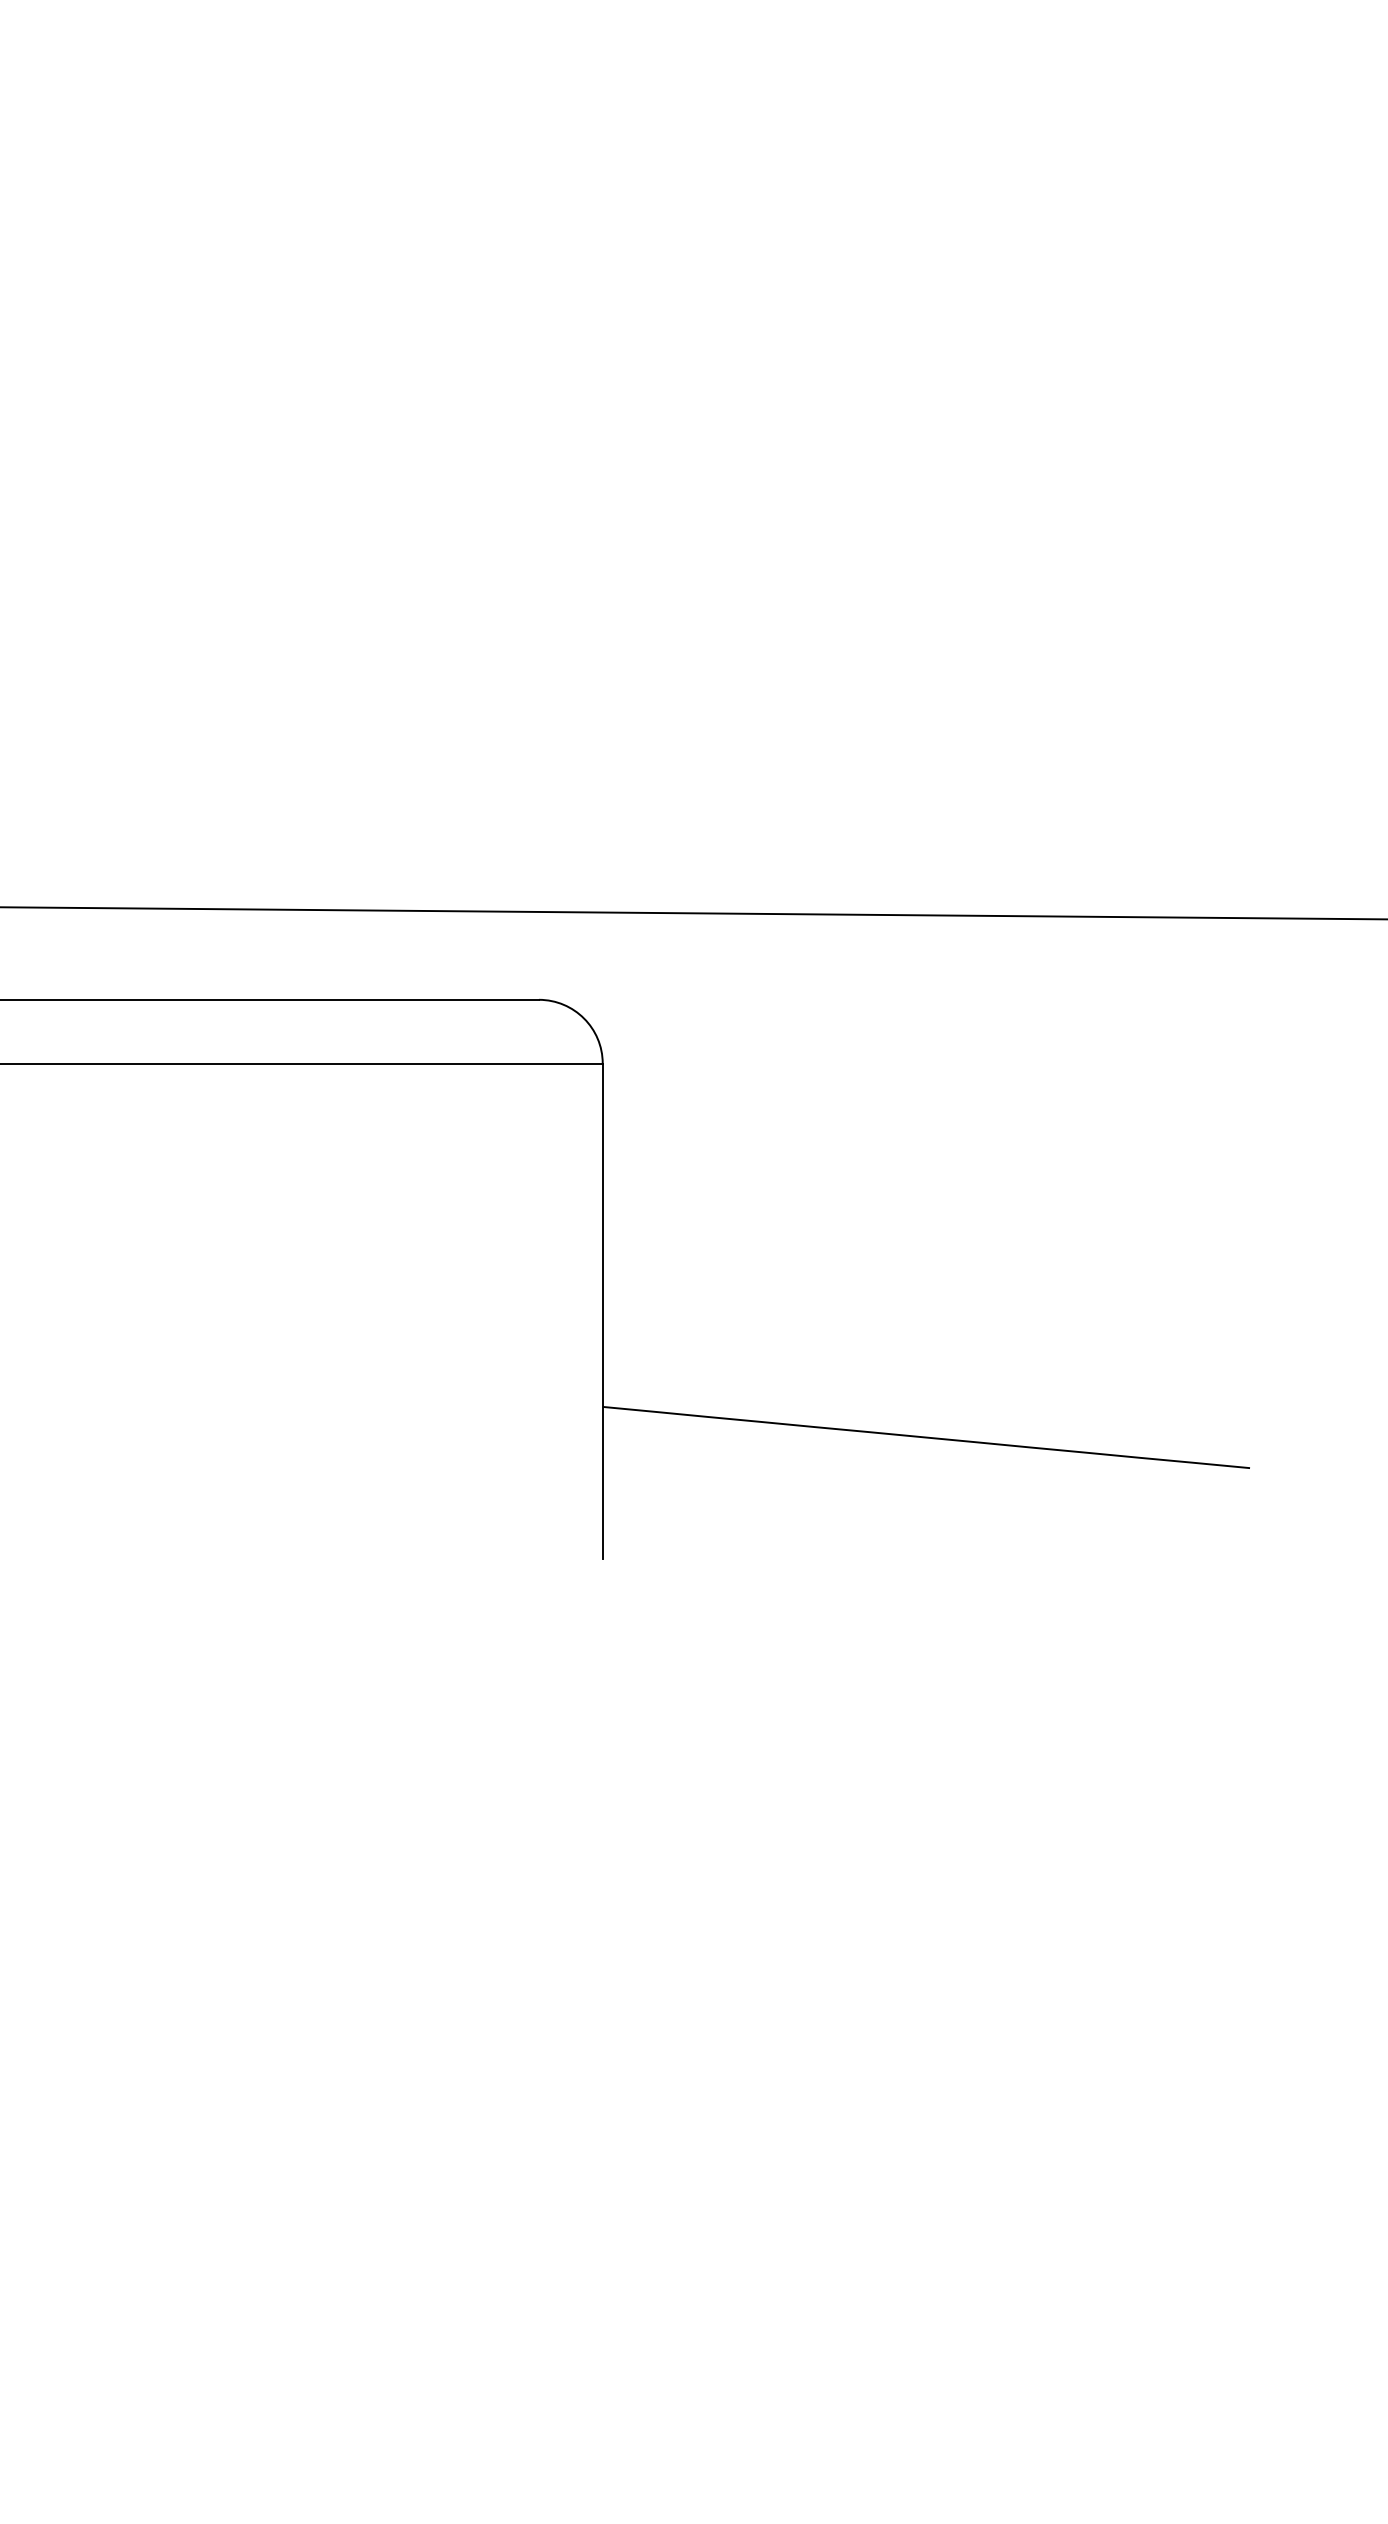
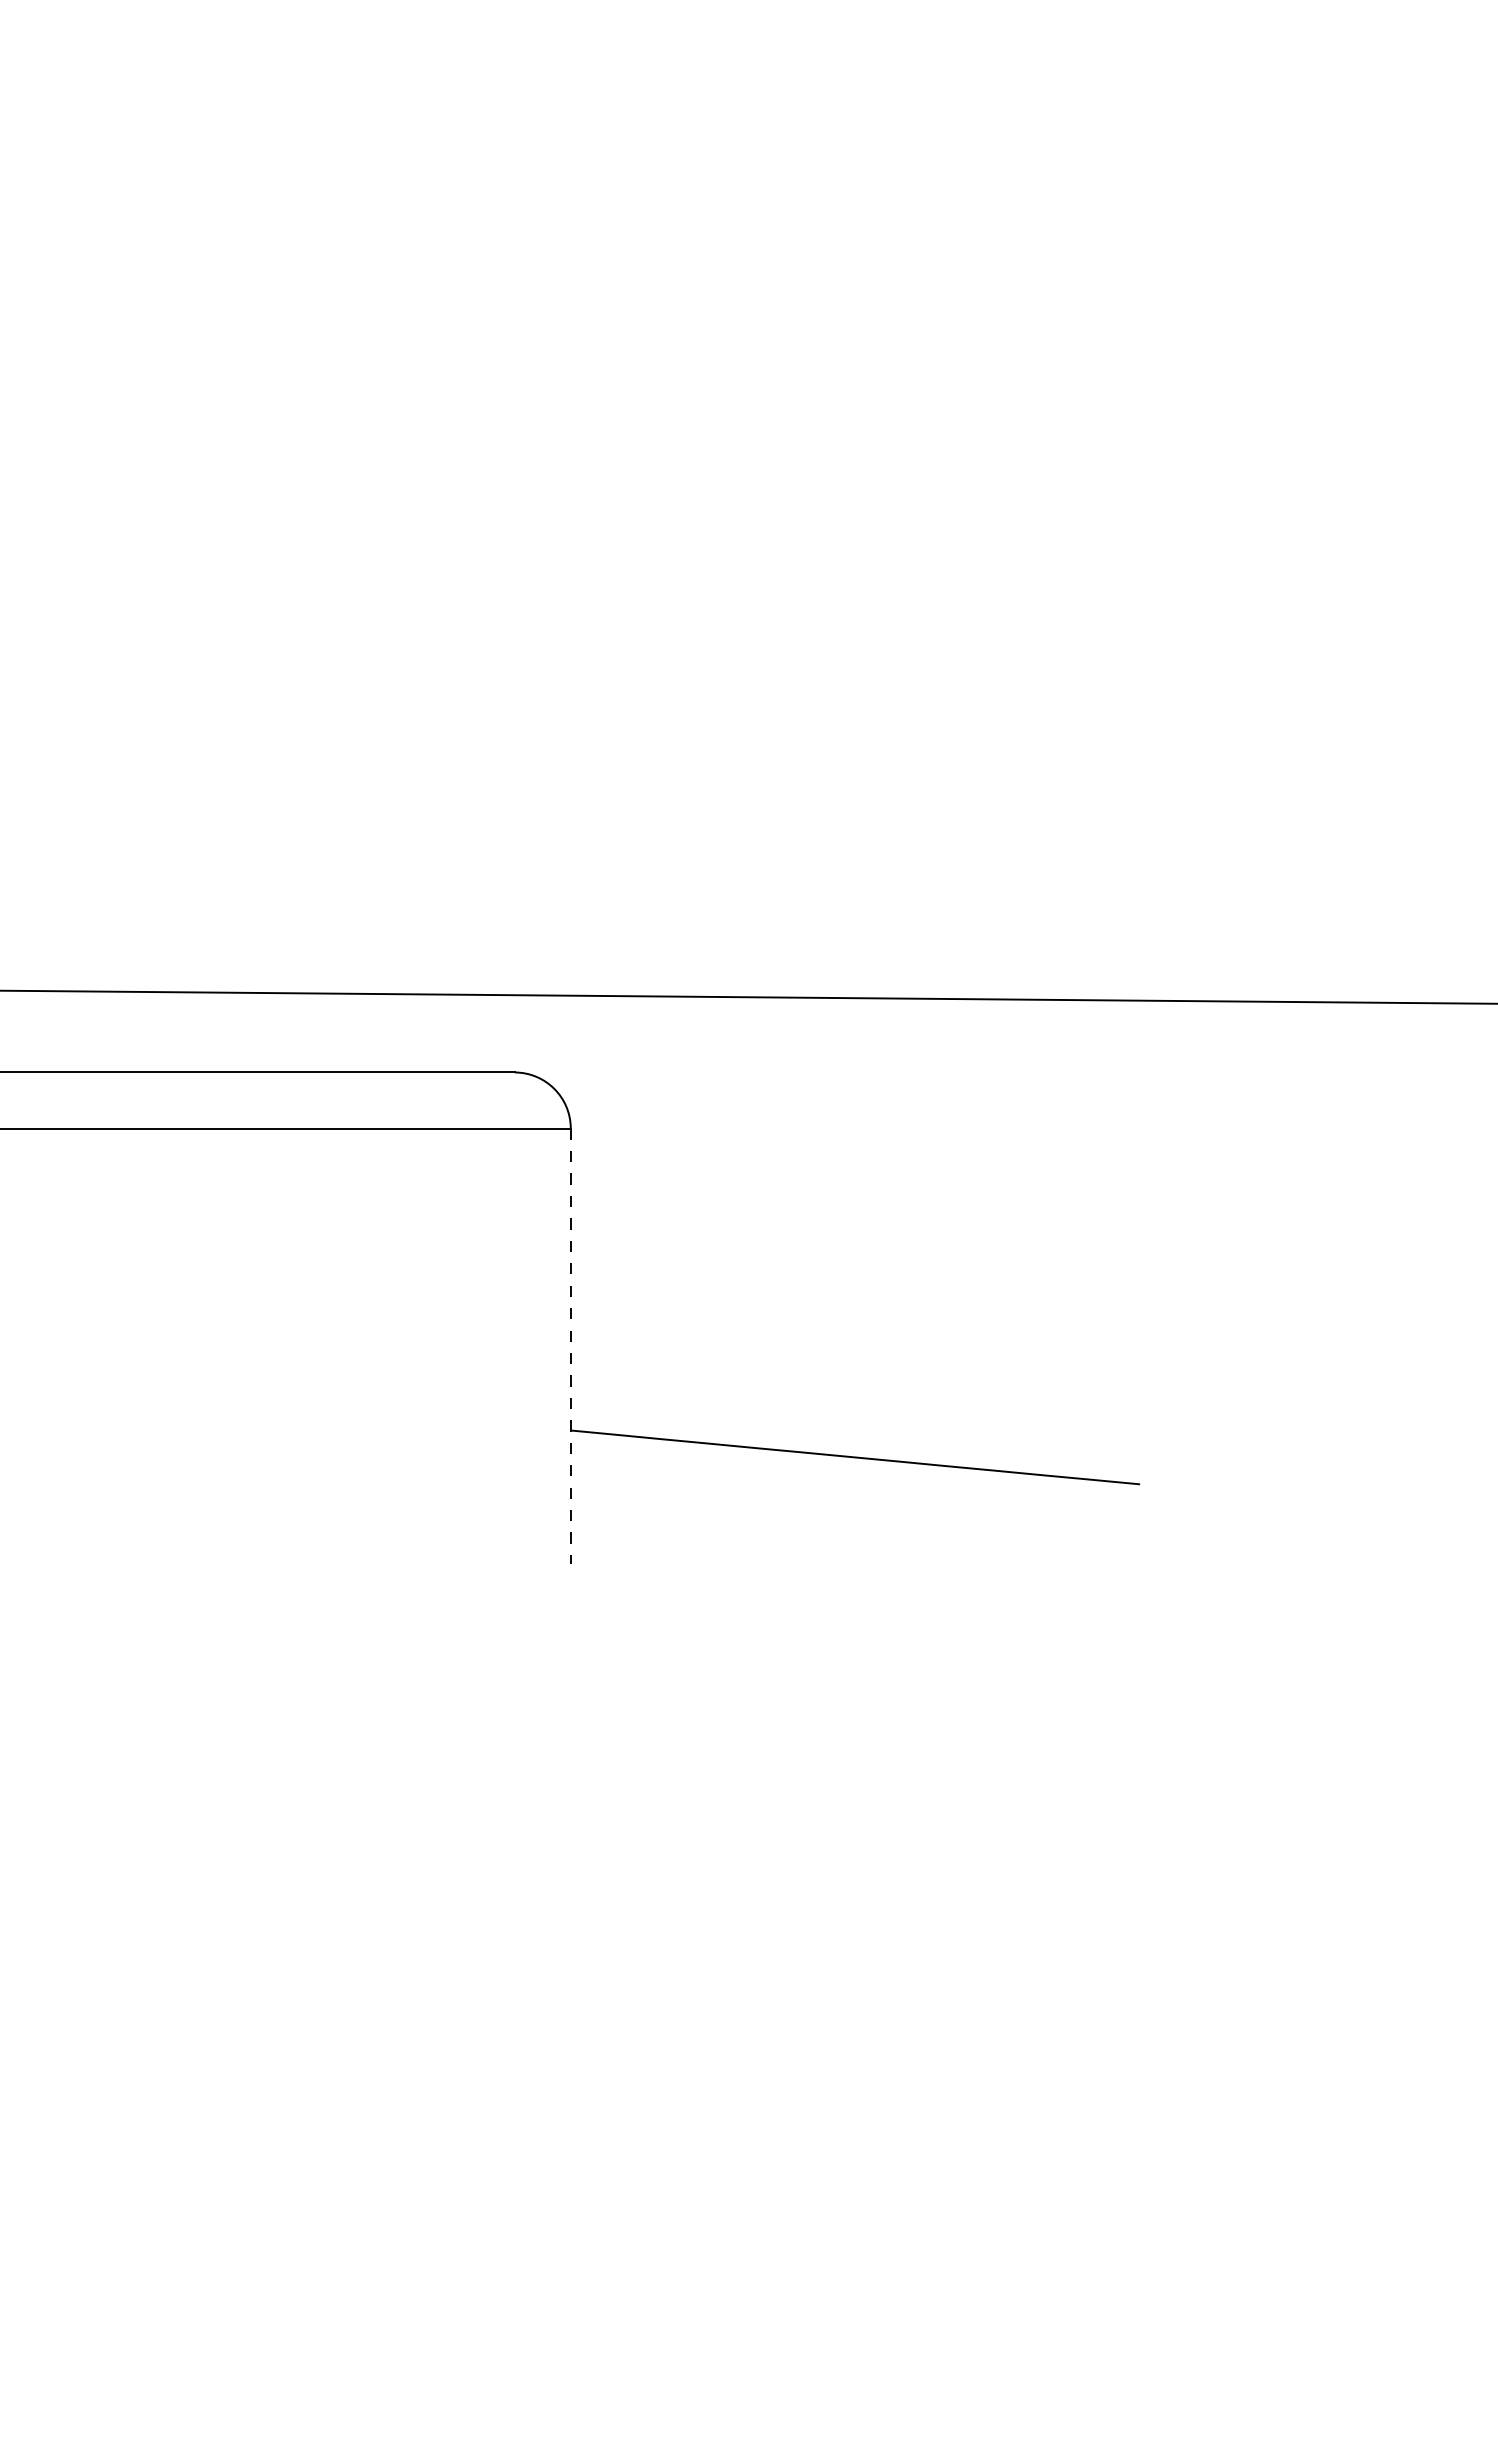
line: (602, 1311) -> (570, 1346), solid -> dashed

